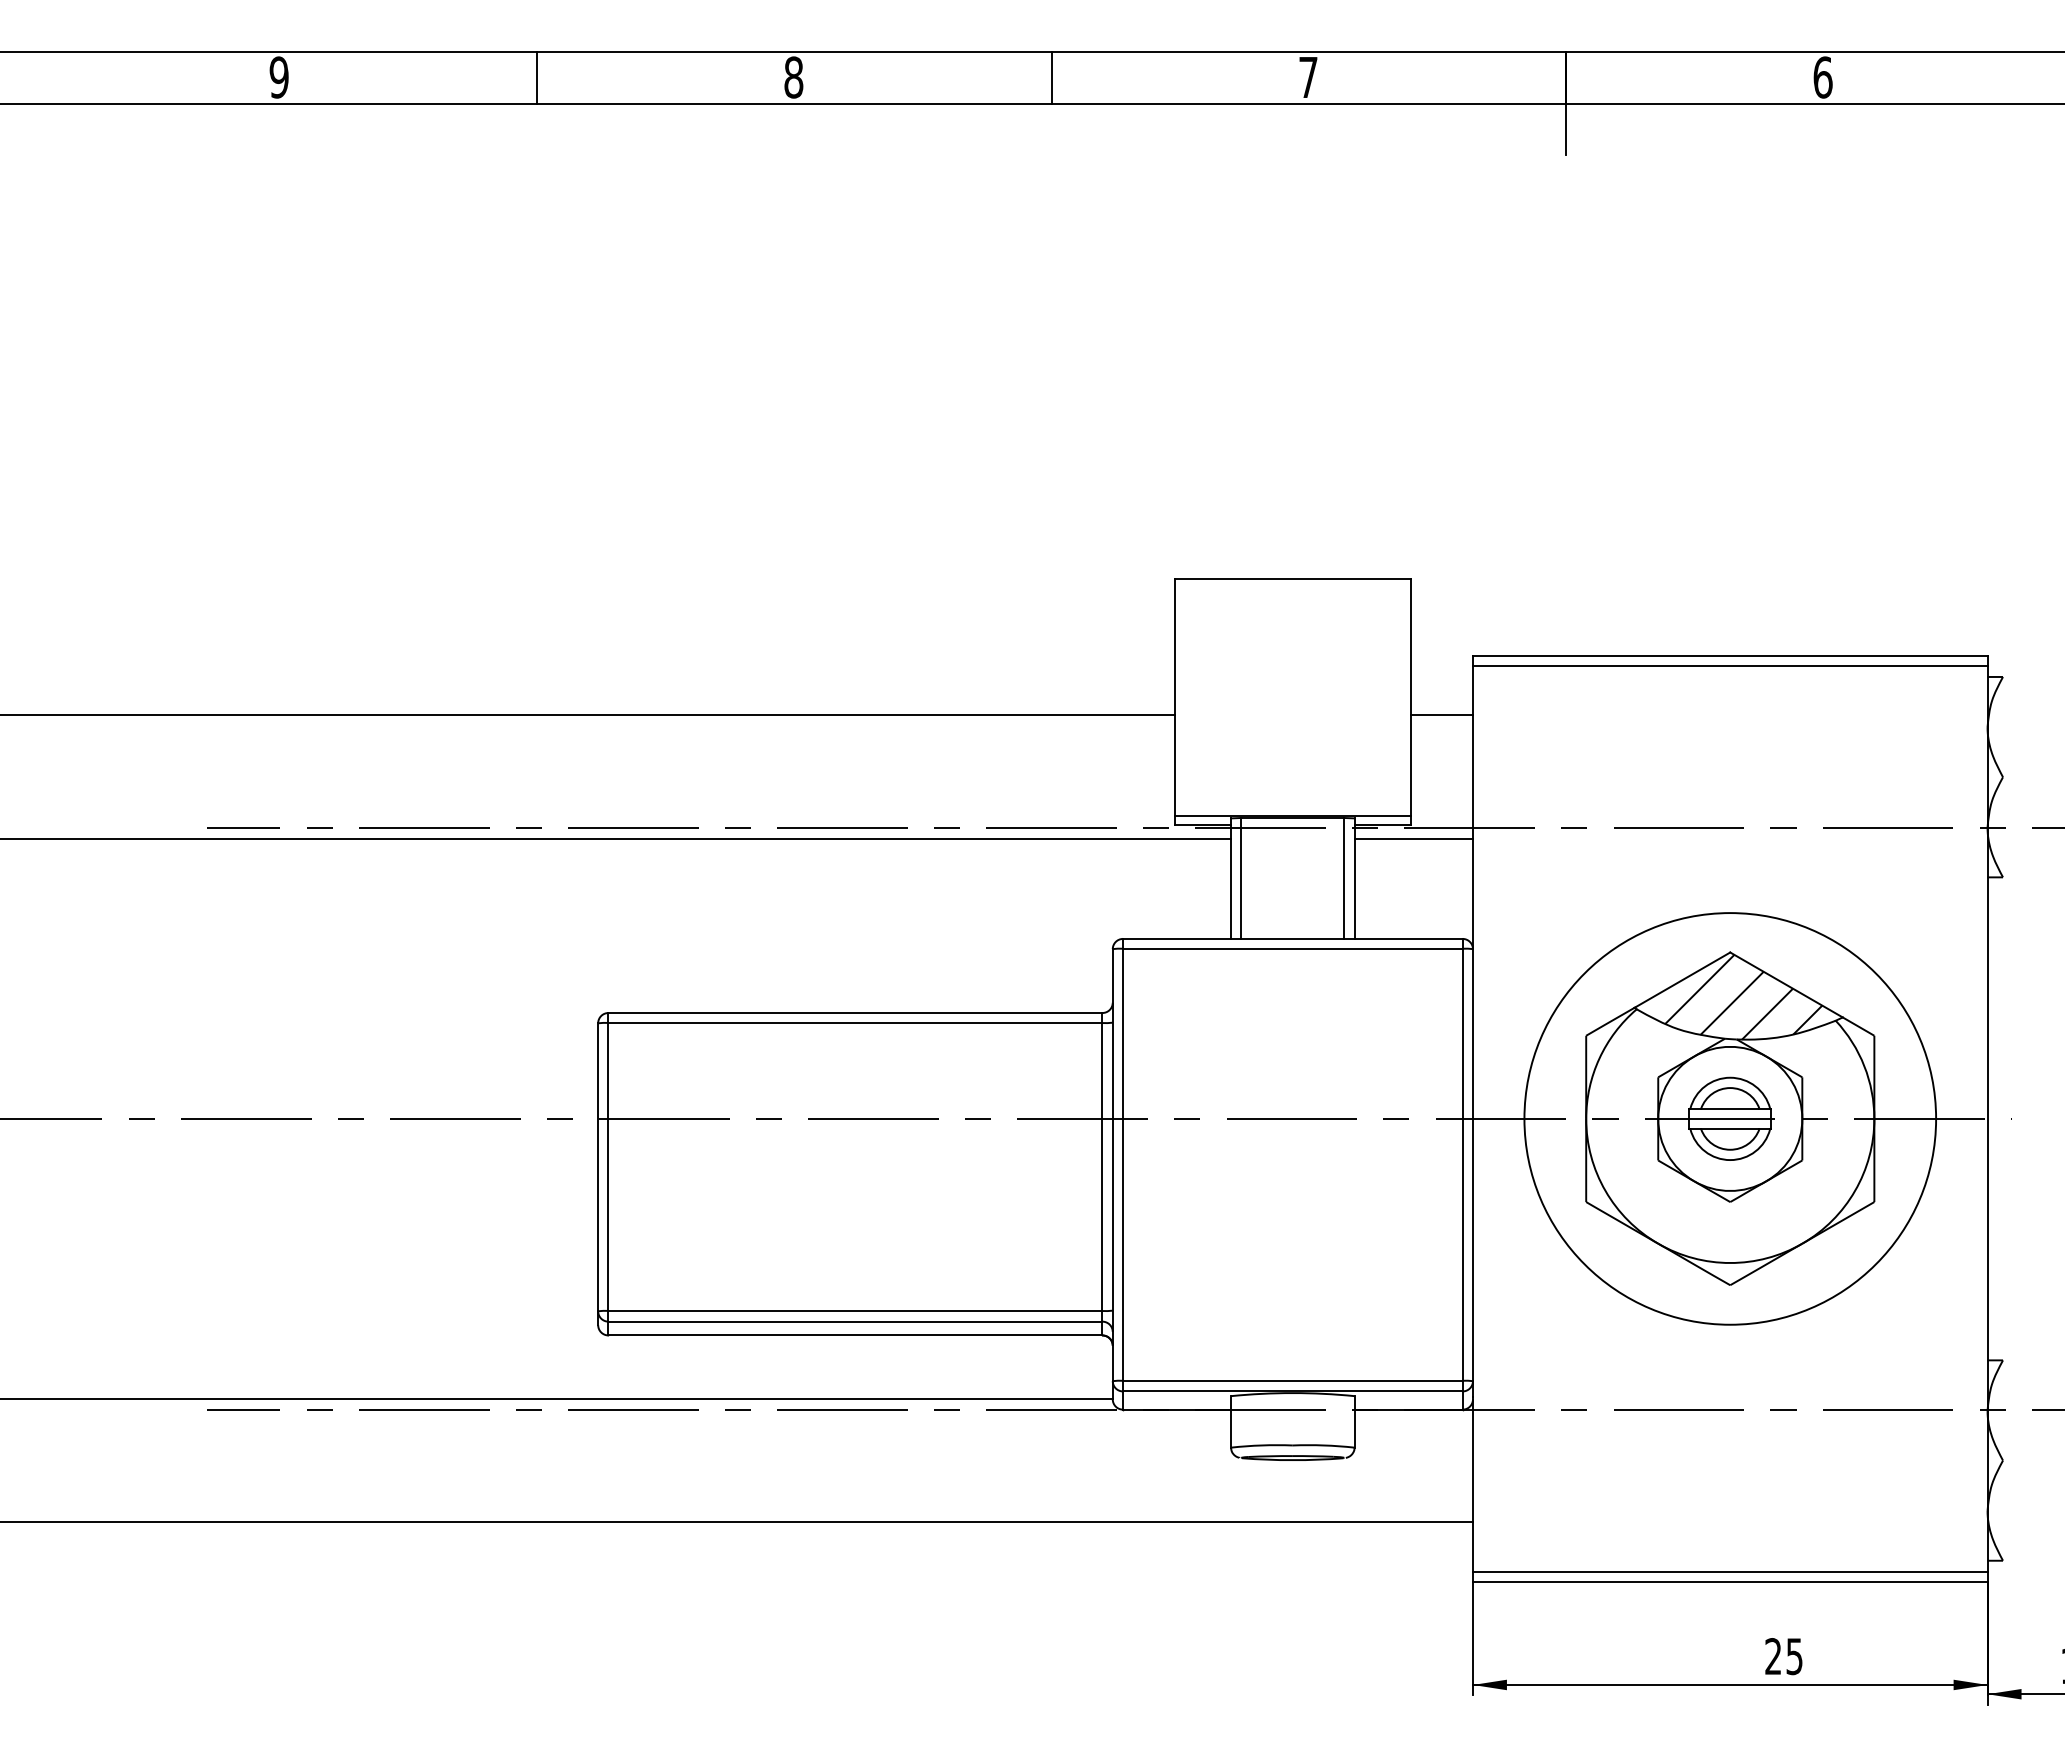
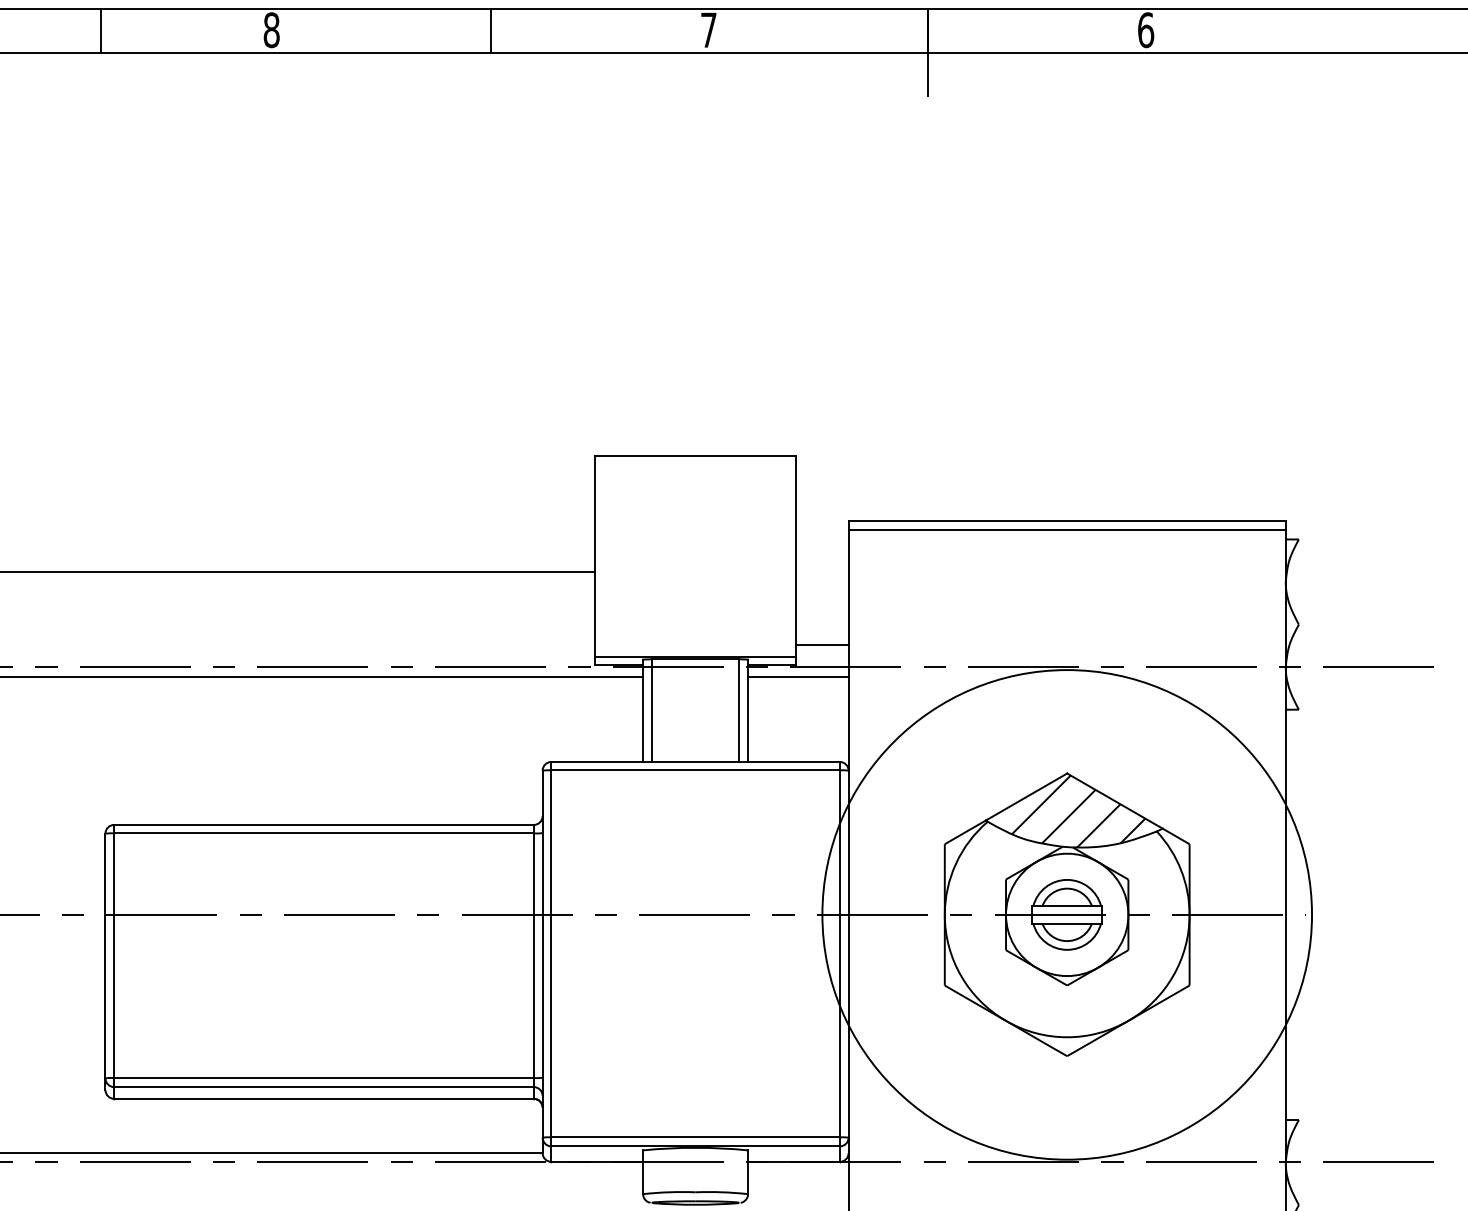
line: (537, 77) -> (101, 30), moved
line: (1441, 715) -> (821, 645), moved
circle: (1730, 1118) -> (1067, 914), size x1.4

